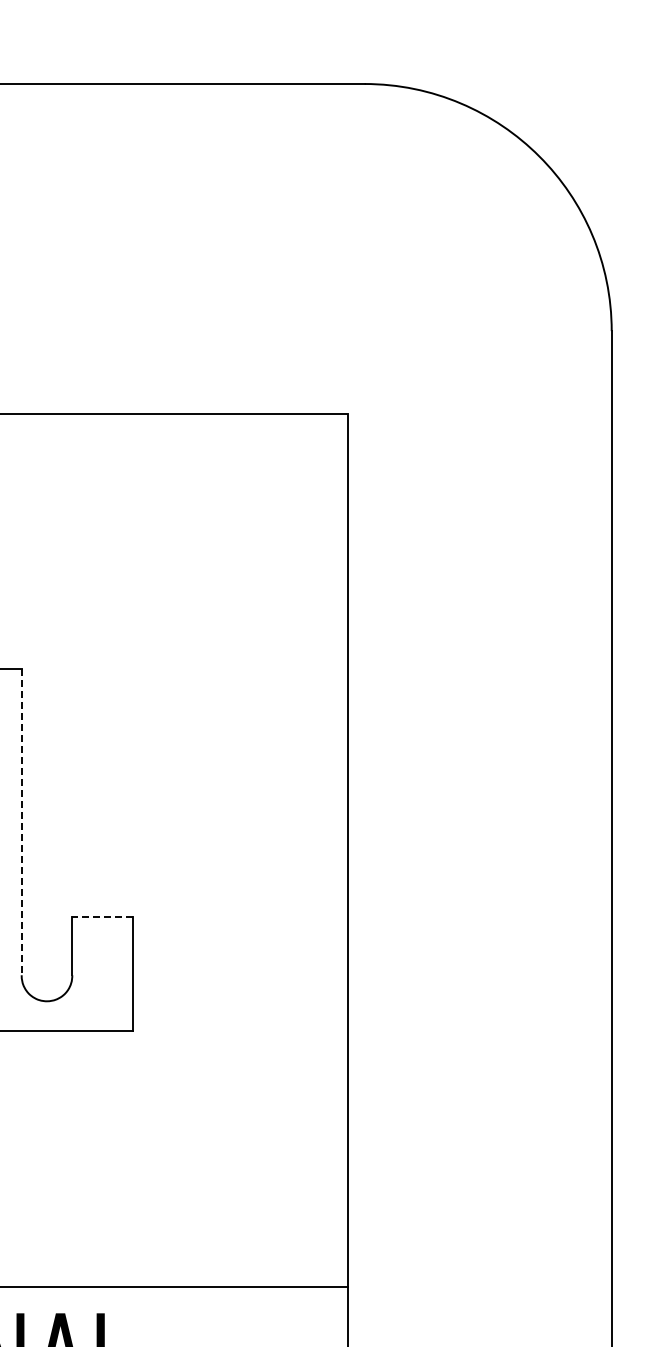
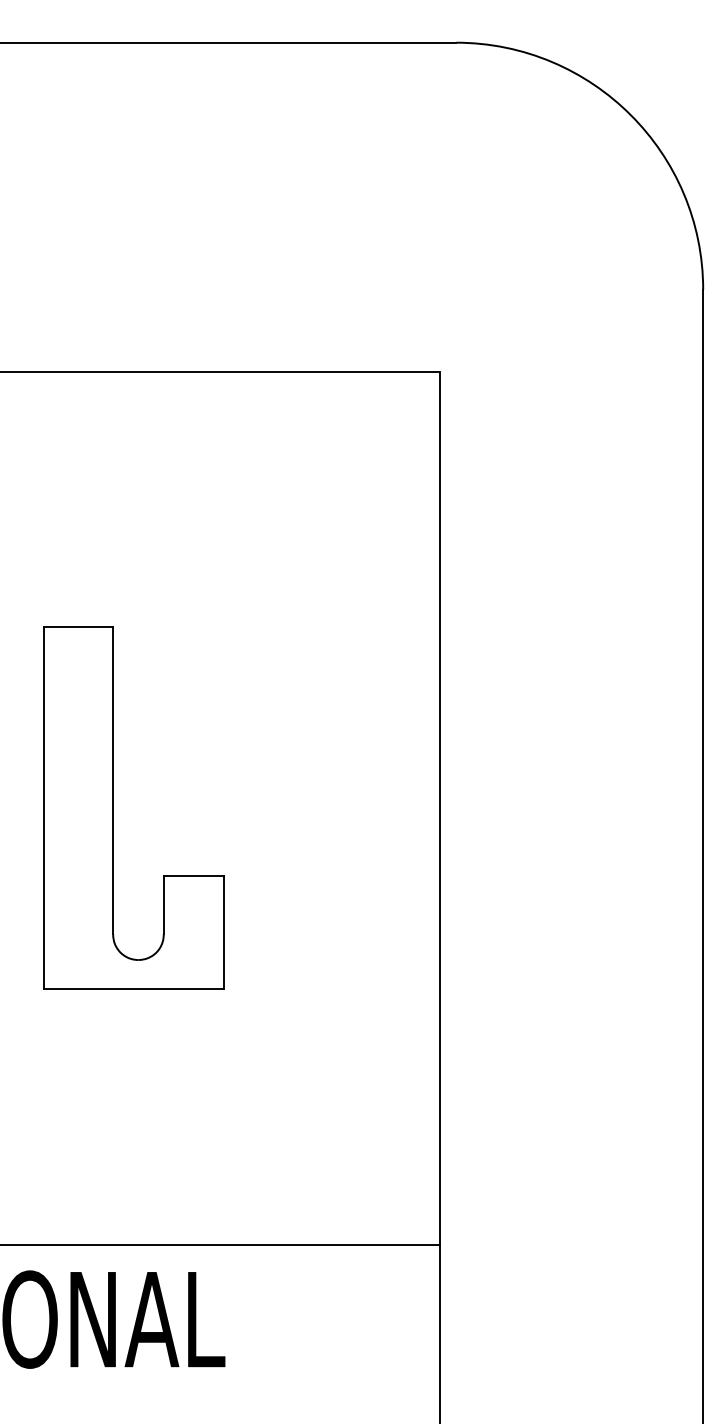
line: (22, 822) -> (113, 781), dashed -> solid
line: (102, 916) -> (193, 875), dashed -> solid

